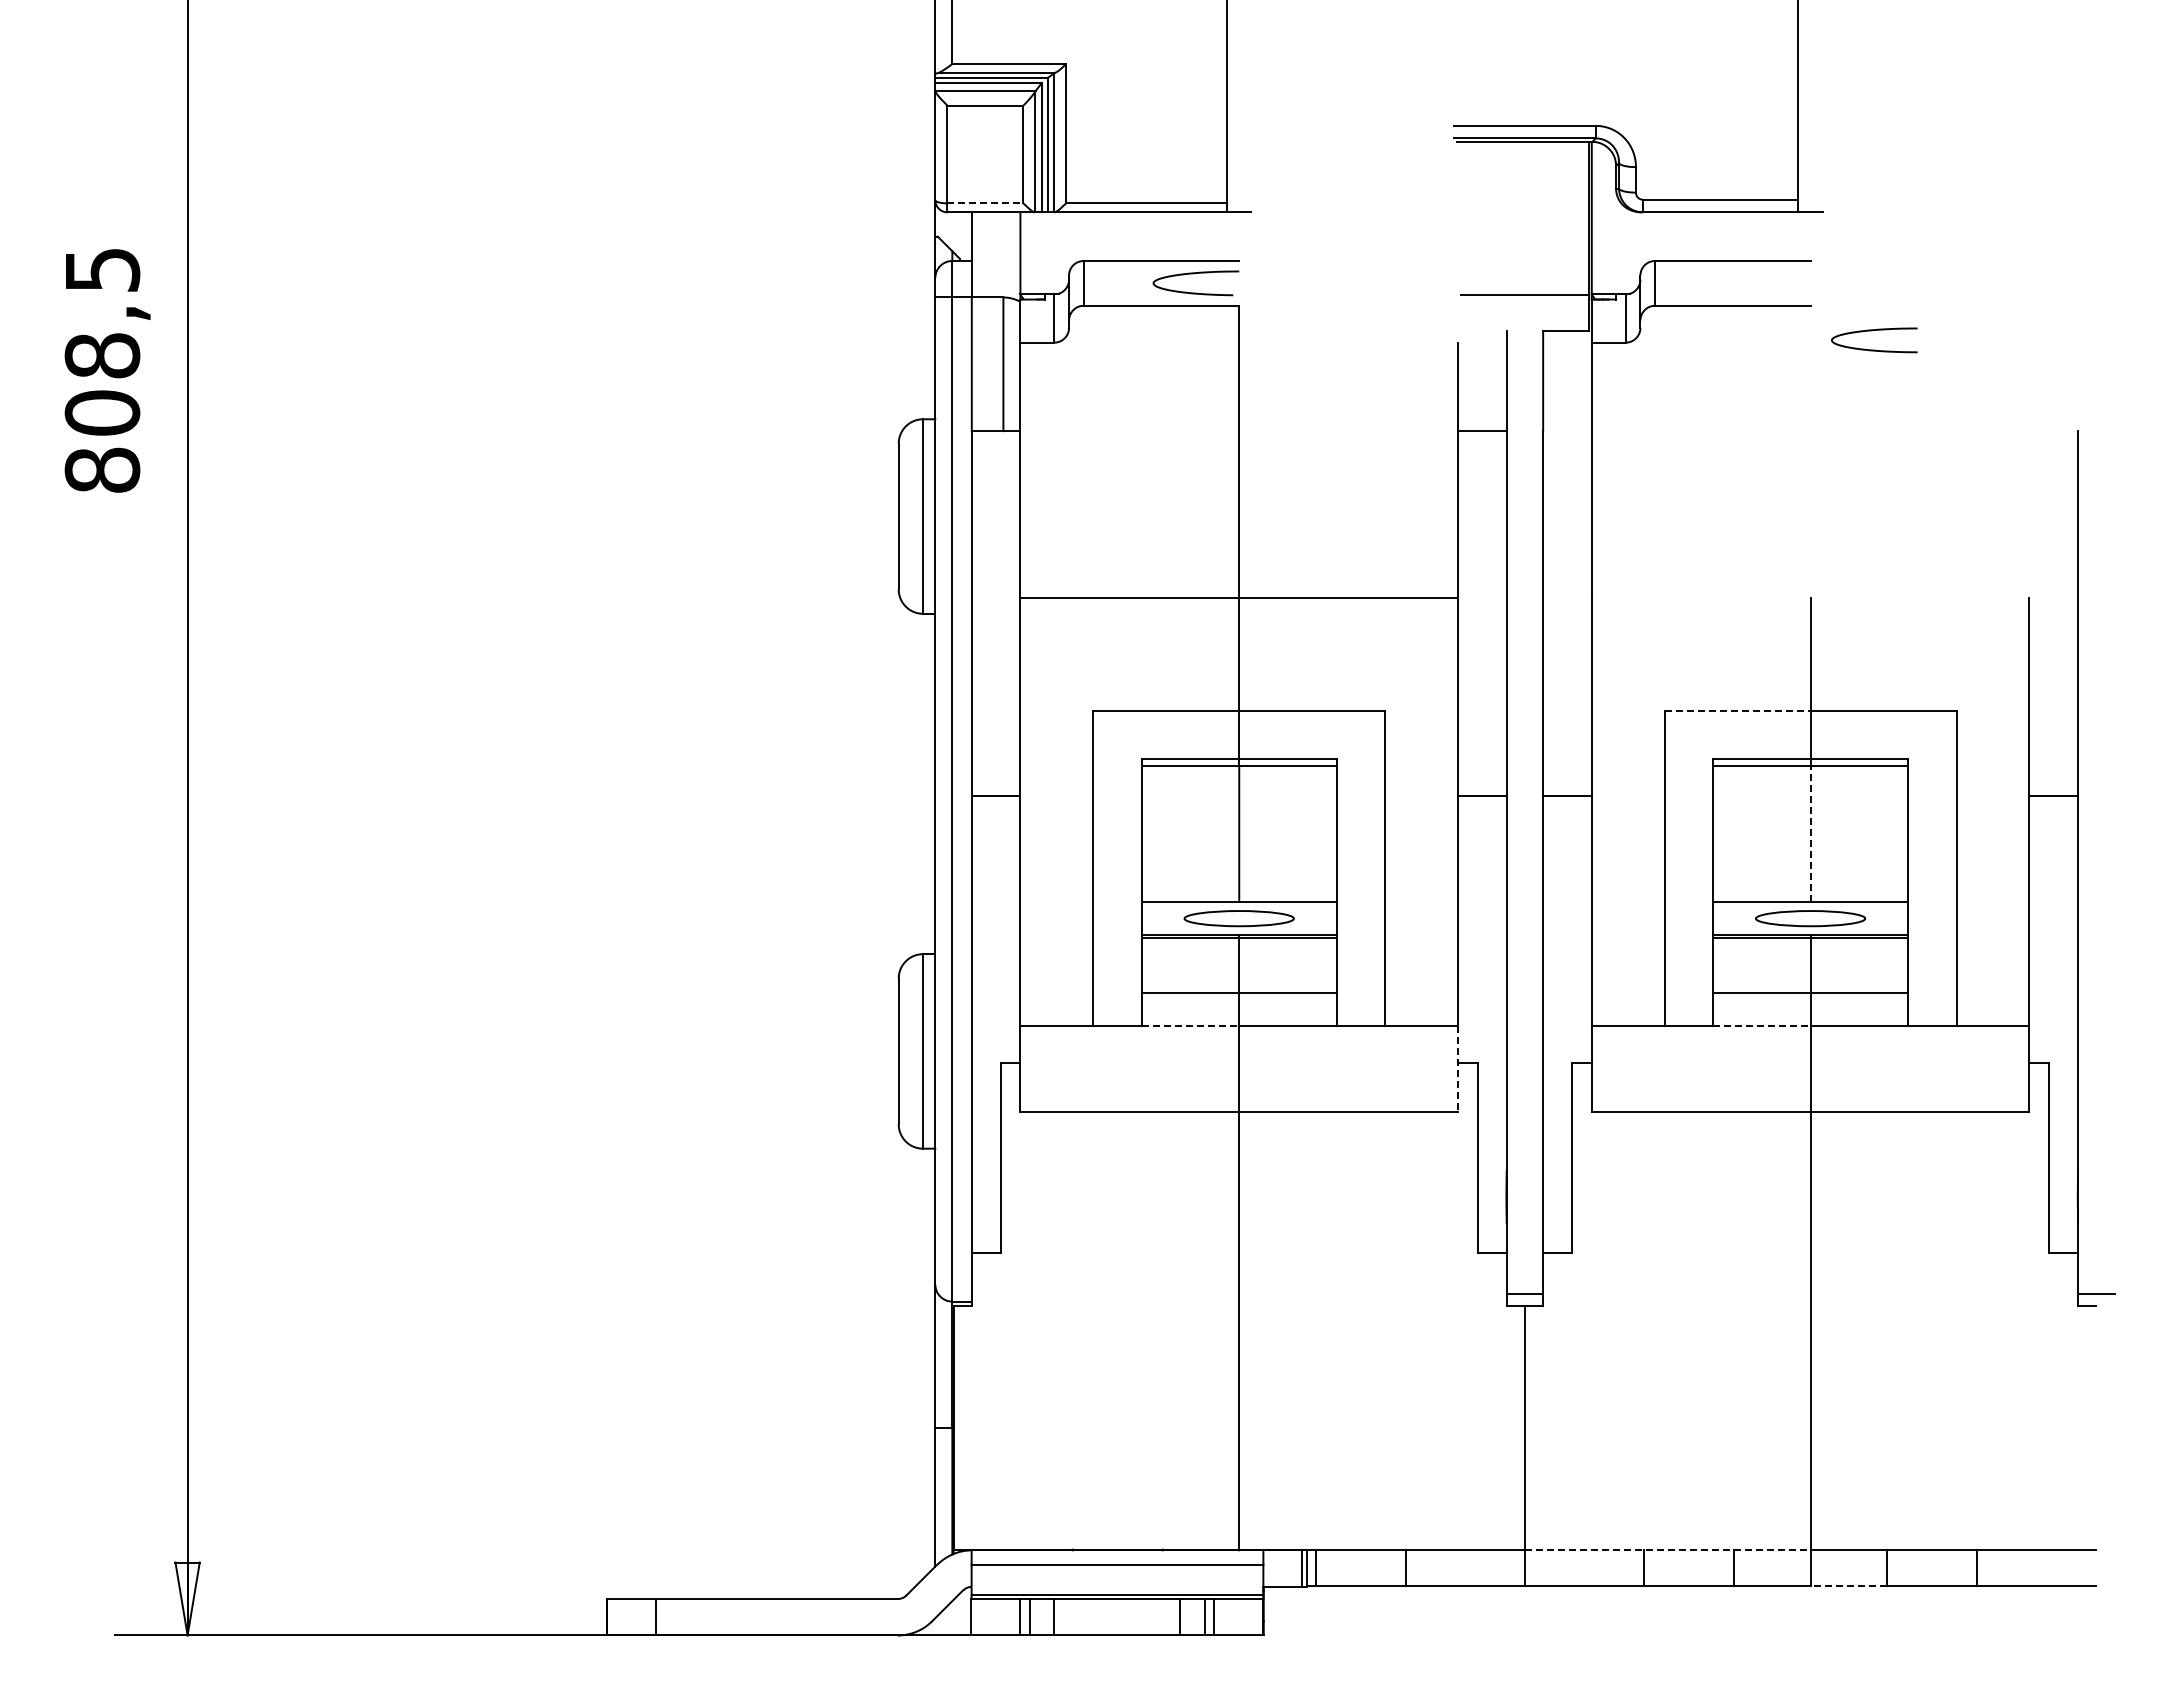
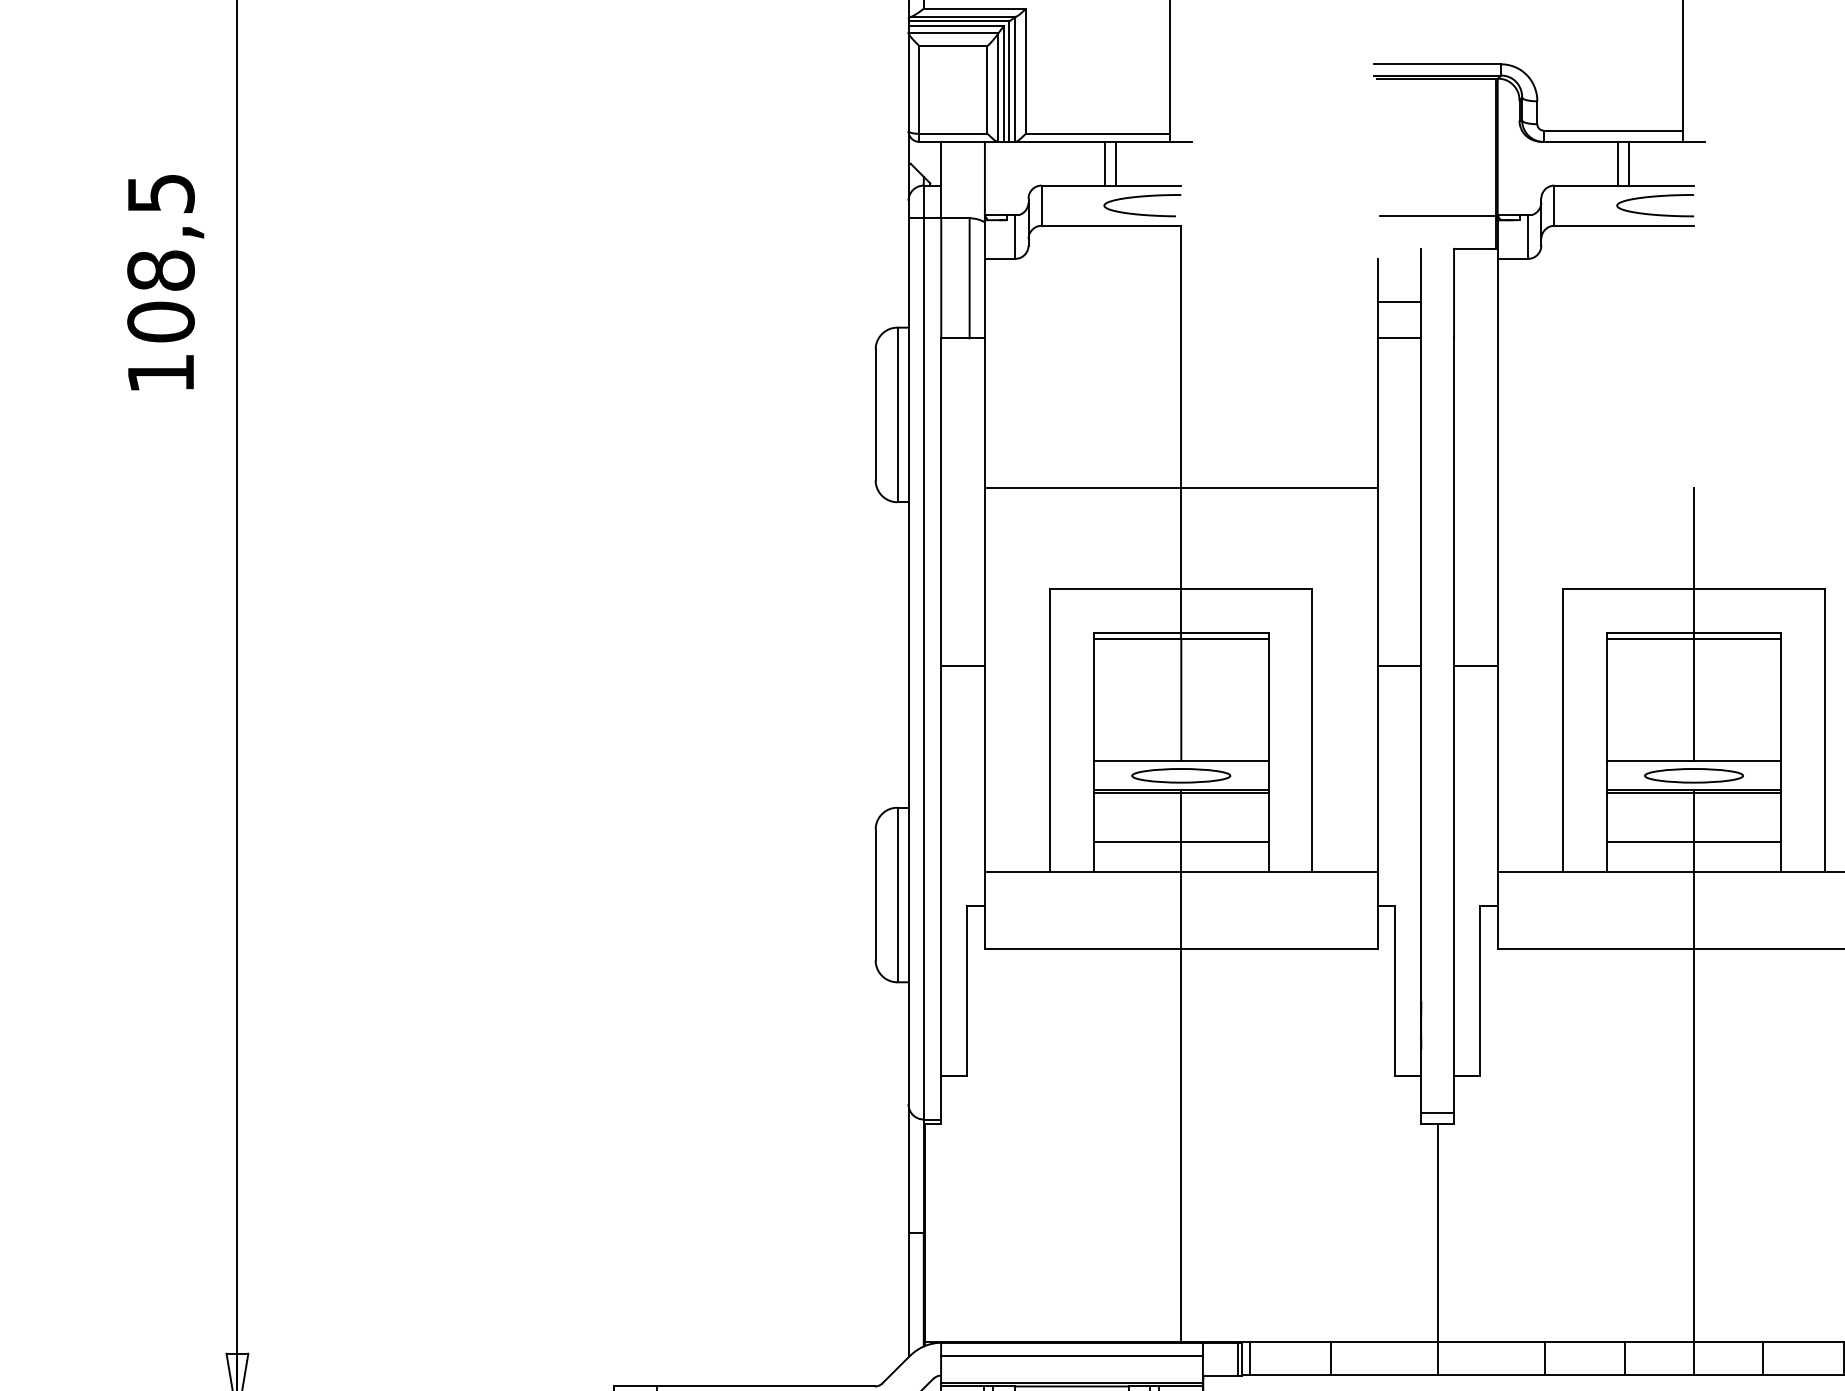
line: (985, 203) -> (953, 133), dashed -> solid
line: (1154, 236) -> (1105, 163), added
line: (1166, 236) -> (1116, 163), added
line: (1725, 236) -> (1617, 163), added
line: (1737, 236) -> (1628, 163), added
curve: (1874, 349) -> (1655, 213), moved
line: (1482, 391) -> (1399, 302), added
text: (102, 469) -> (161, 372), 808,5 -> 108,5
line: (1737, 710) -> (1628, 589), dashed -> solid
line: (1810, 833) -> (1693, 699), dashed -> solid
line: (1190, 1026) -> (1137, 872), dashed -> solid
line: (1761, 1026) -> (1650, 872), dashed -> solid
line: (1458, 1069) -> (1378, 911), dashed -> solid
line: (1667, 1549) -> (1565, 1342), dashed -> solid
line: (1848, 1586) -> (1728, 1375), dashed -> solid

